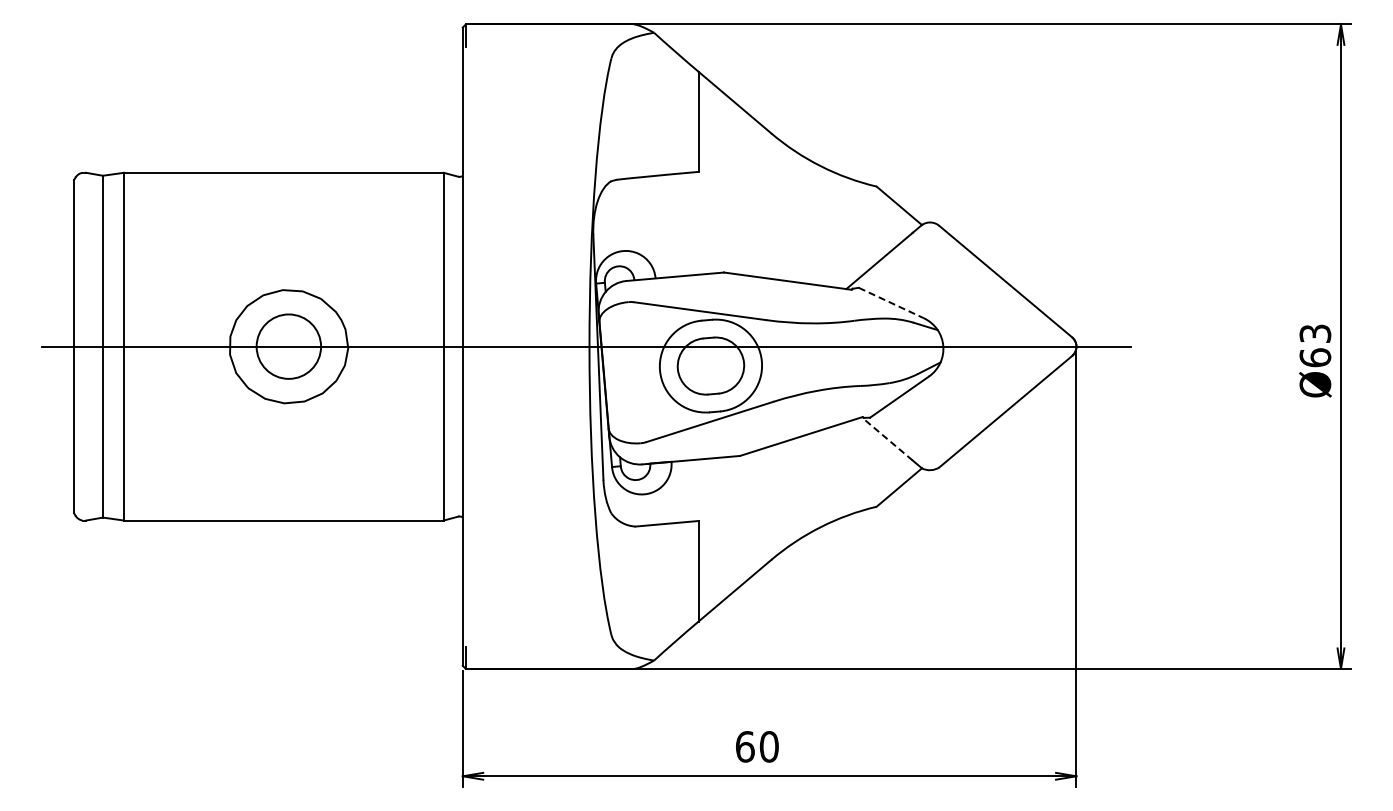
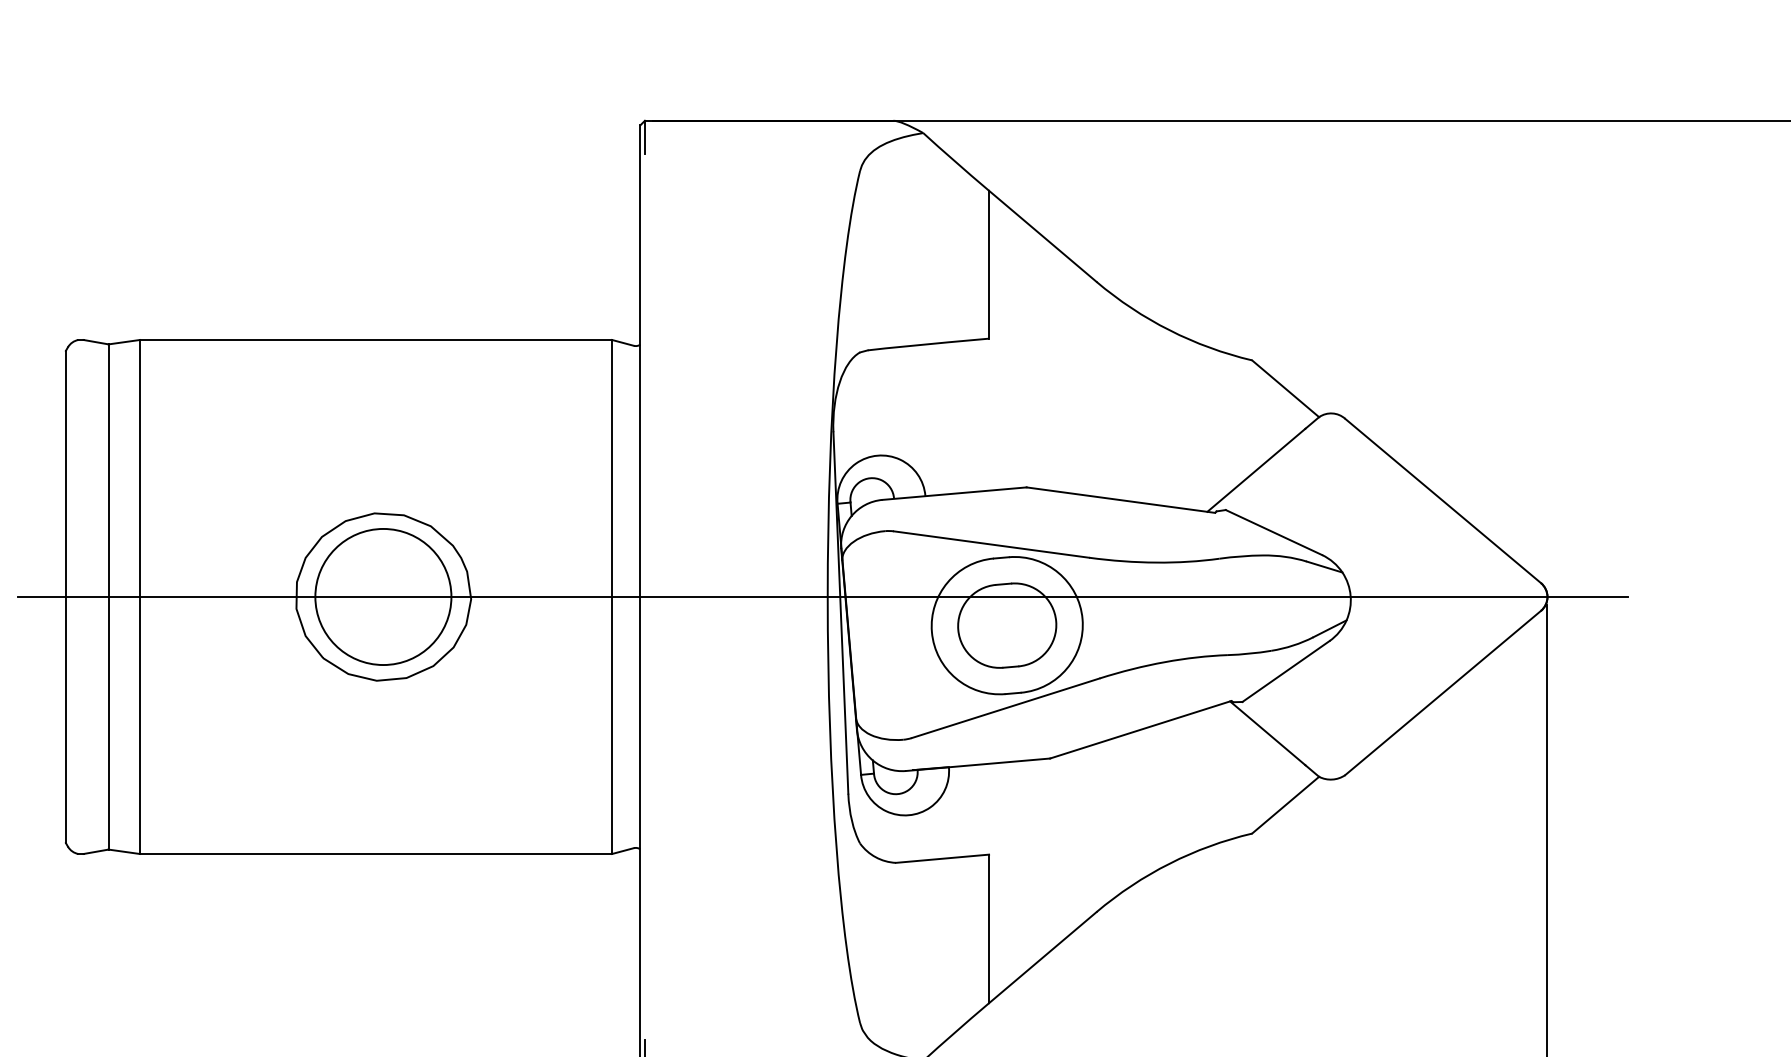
line: (891, 303) -> (1274, 533), dashed -> solid
circle: (288, 346) -> (382, 596), size x1.43
line: (886, 438) -> (1266, 732), dashed -> solid

